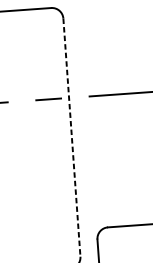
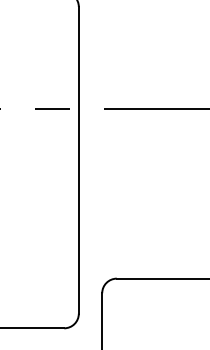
line: (71, 137) -> (78, 160), dashed -> solid

